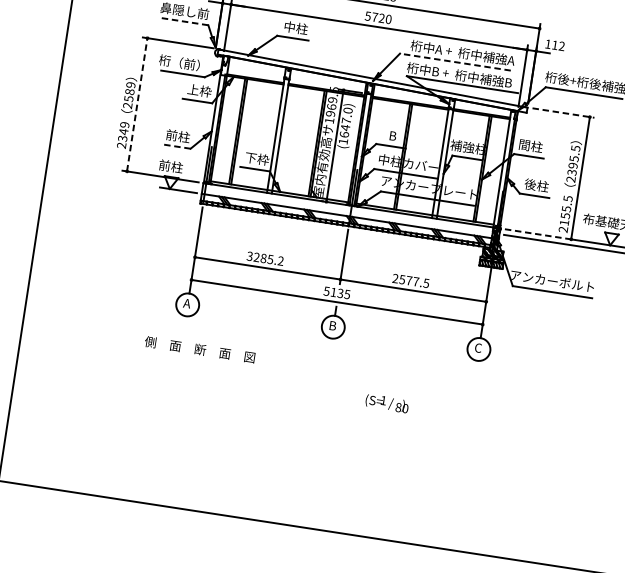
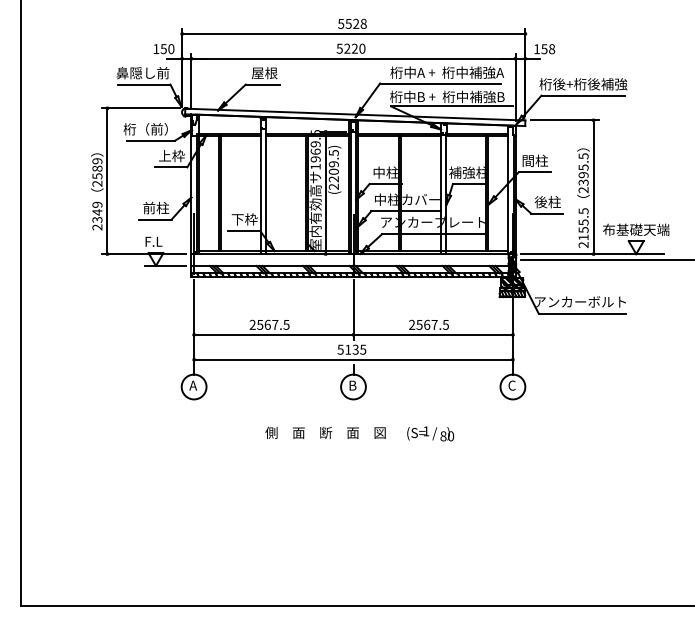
text: (375, 17) -> (347, 48), 5720 -> 5220
line: (183, 21) -> (143, 84), dashed -> solid
text: (295, 28) -> (264, 73), 中柱 -> 屋根
text: (558, 46) -> (548, 49), 112 -> 158
line: (455, 62) -> (440, 83), dashed -> solid
line: (137, 105) -> (107, 181), dashed -> solid
line: (563, 113) -> (564, 120), dashed -> solid
text: (345, 125) -> (333, 169), (1647.0) -> (2209.5)
text: (392, 135) -> (385, 172), B -> 中柱
line: (175, 146) -> (155, 219), dashed -> solid
text: (170, 166) -> (153, 241), 前柱 -> F.L
line: (540, 234) -> (559, 254), dashed -> solid
text: (265, 258) -> (269, 324), 3285.2 -> 2567.5
text: (409, 280) -> (427, 324), 2577.5 -> 2567.5
text: (199, 349) -> (325, 432), moved
text: (387, 403) -> (430, 433), moved

